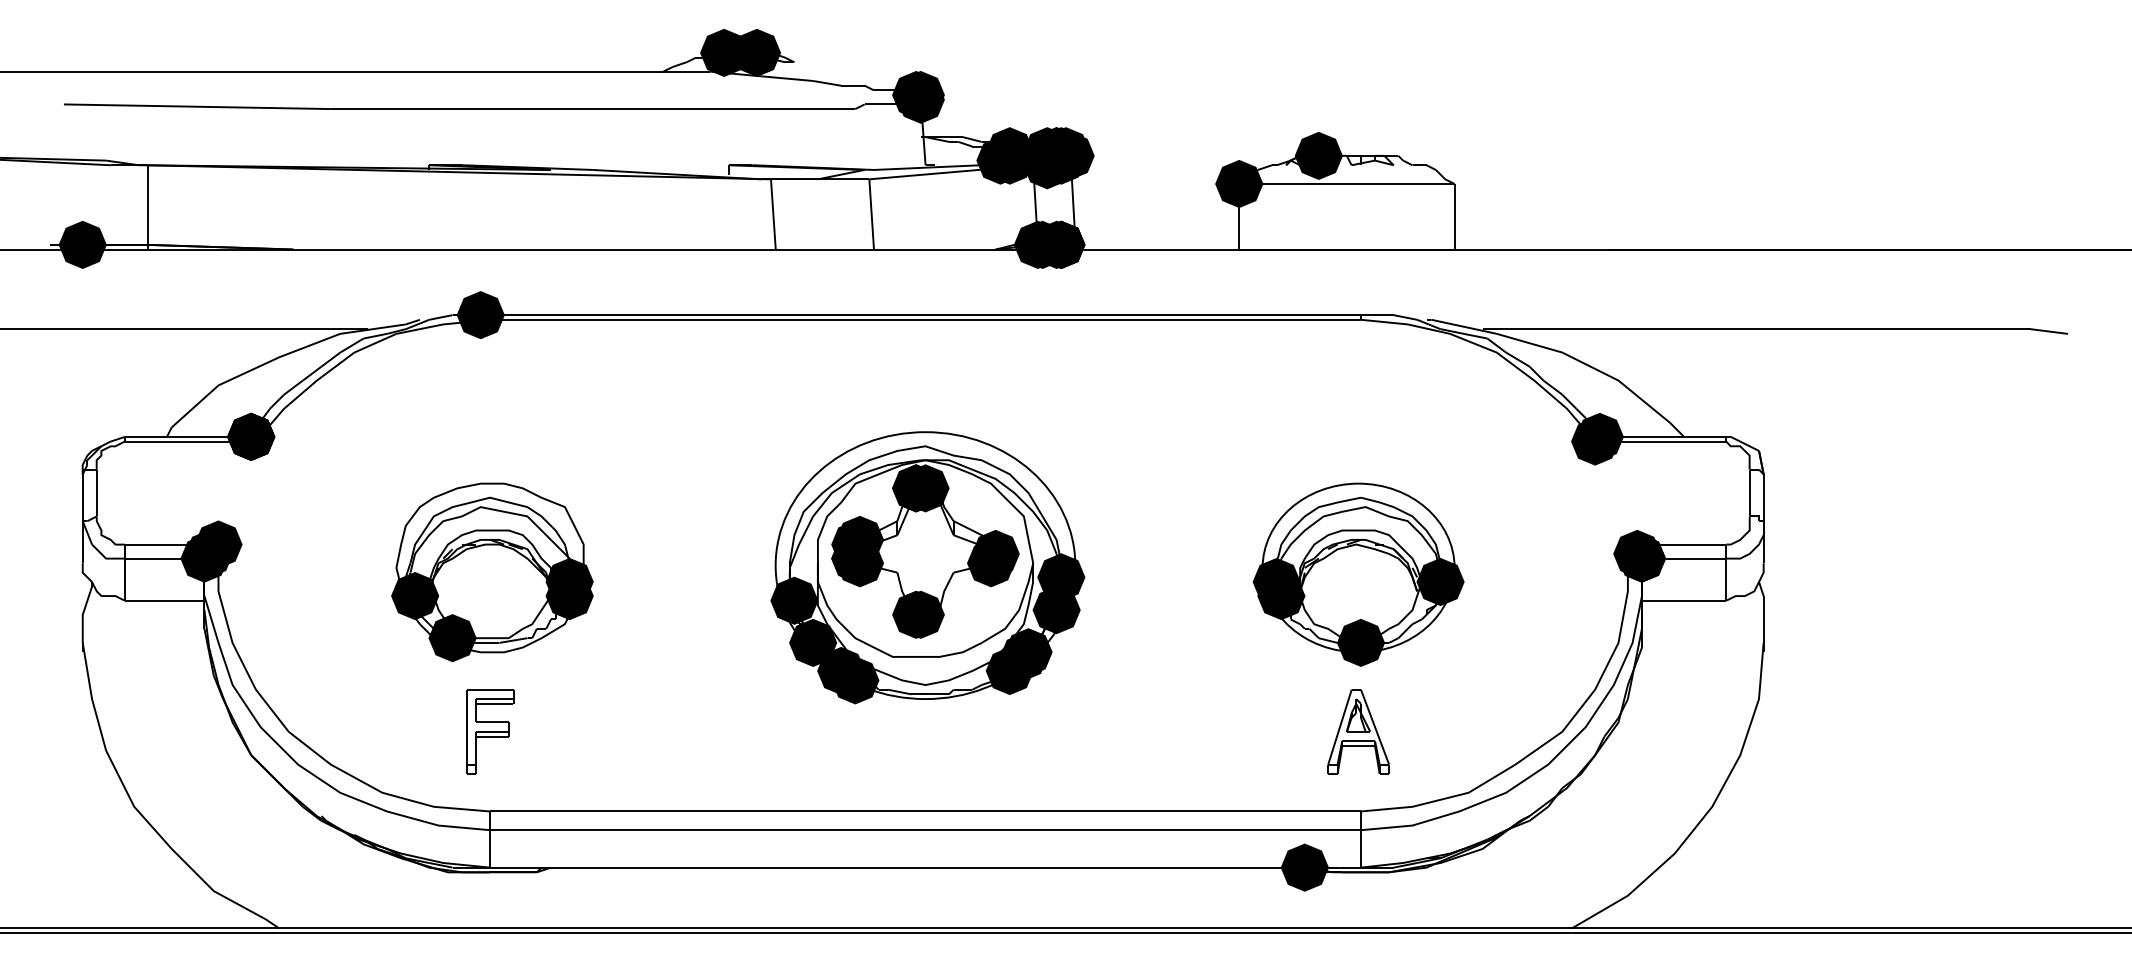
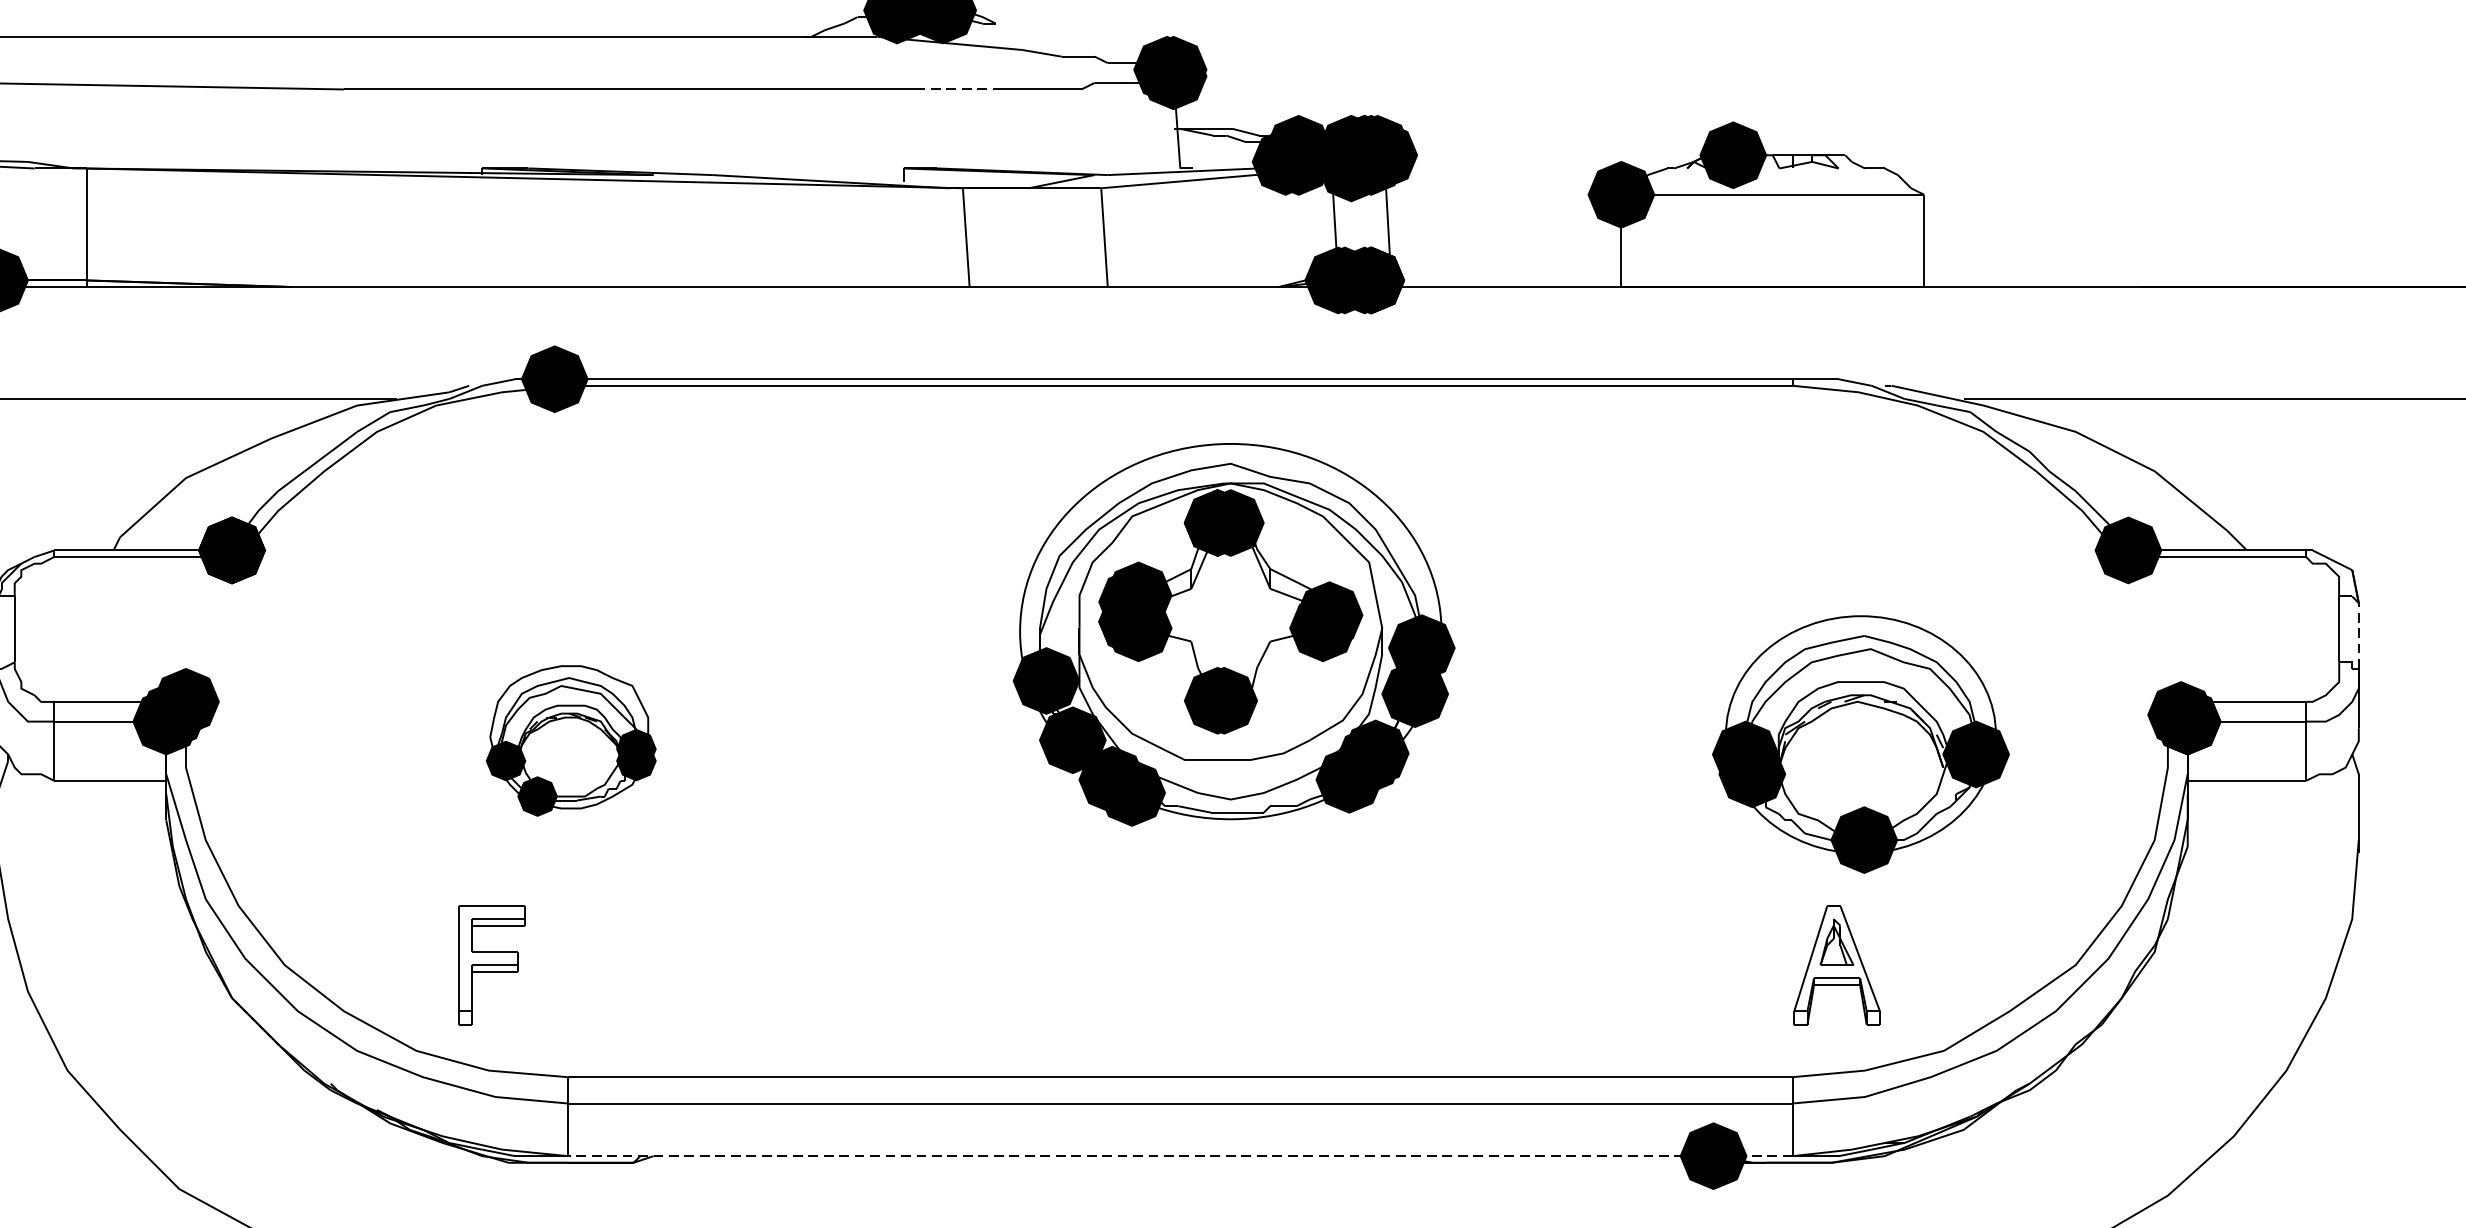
line: (770, 109) -> (962, 90), solid -> dashed
fill: (1595, 441) -> (2122, 556), removed
line: (1763, 497) -> (2358, 635), solid -> dashed
part: (927, 567) -> (1233, 634), moved
part: (492, 572) -> (571, 741), size x0.6
part: (1358, 574) -> (1860, 743), moved
part: (490, 731) -> (492, 964), moved
part: (1358, 731) -> (1836, 964), moved
line: (925, 867) -> (1180, 1155), solid -> dashed

